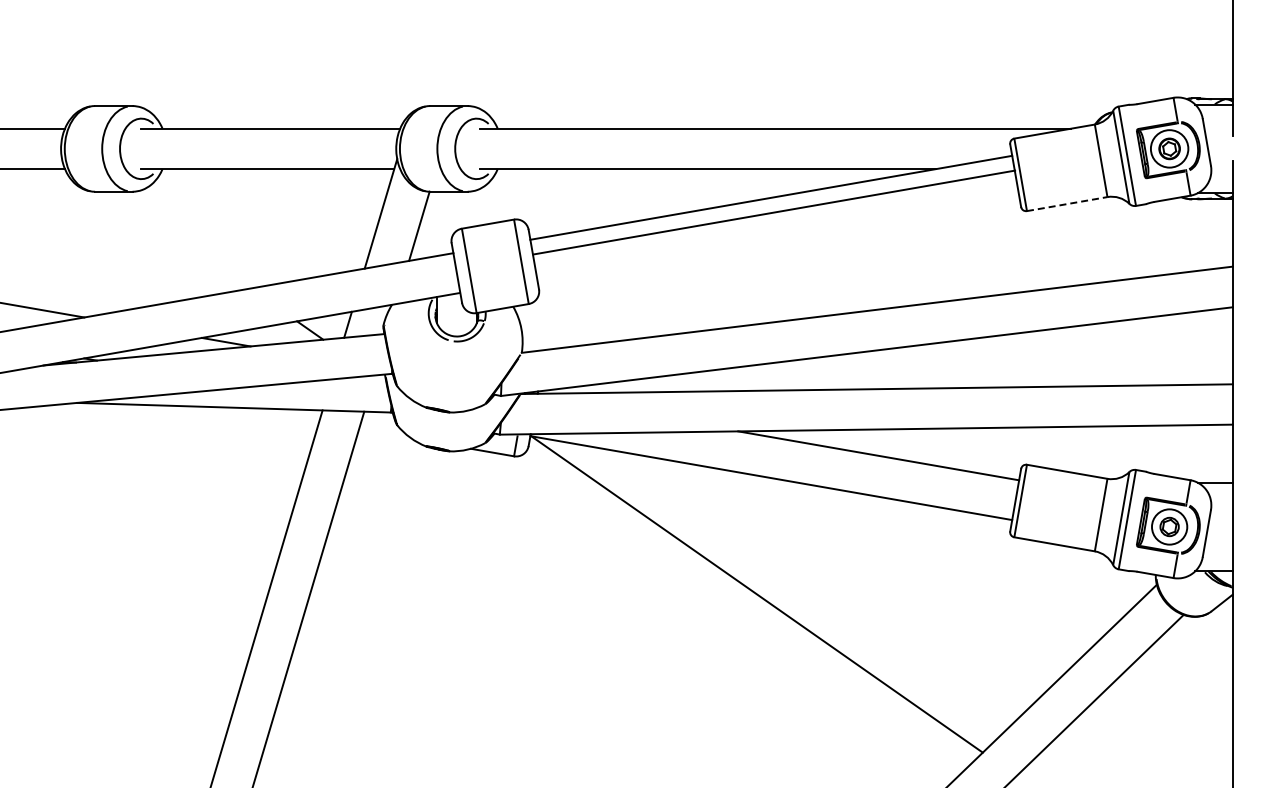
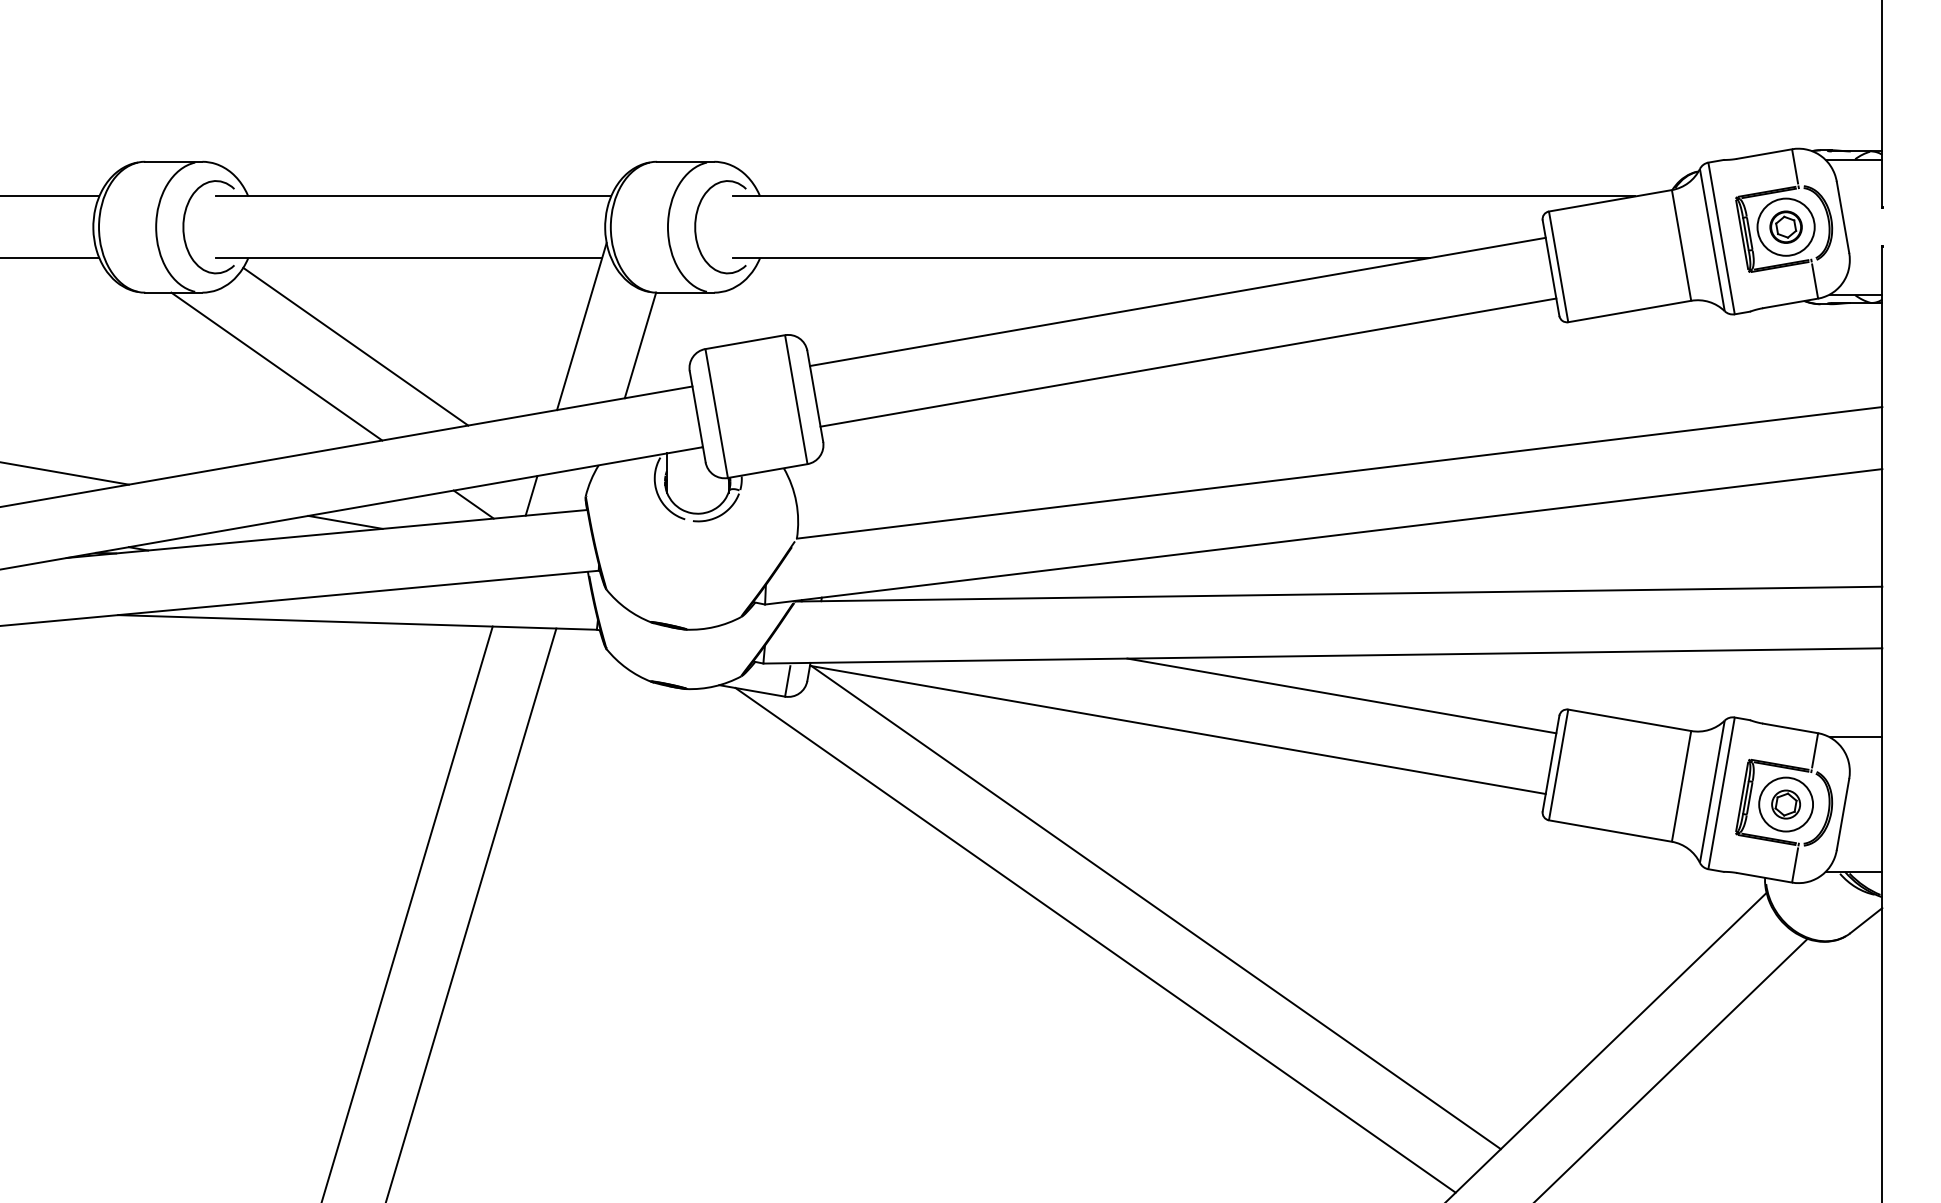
line: (1067, 204) -> (1630, 312), dashed -> solid
line: (774, 212) -> (1188, 362), moved
line: (232, 226) -> (355, 345), added
line: (181, 239) -> (277, 365), added
line: (717, 615) -> (1095, 939), added

